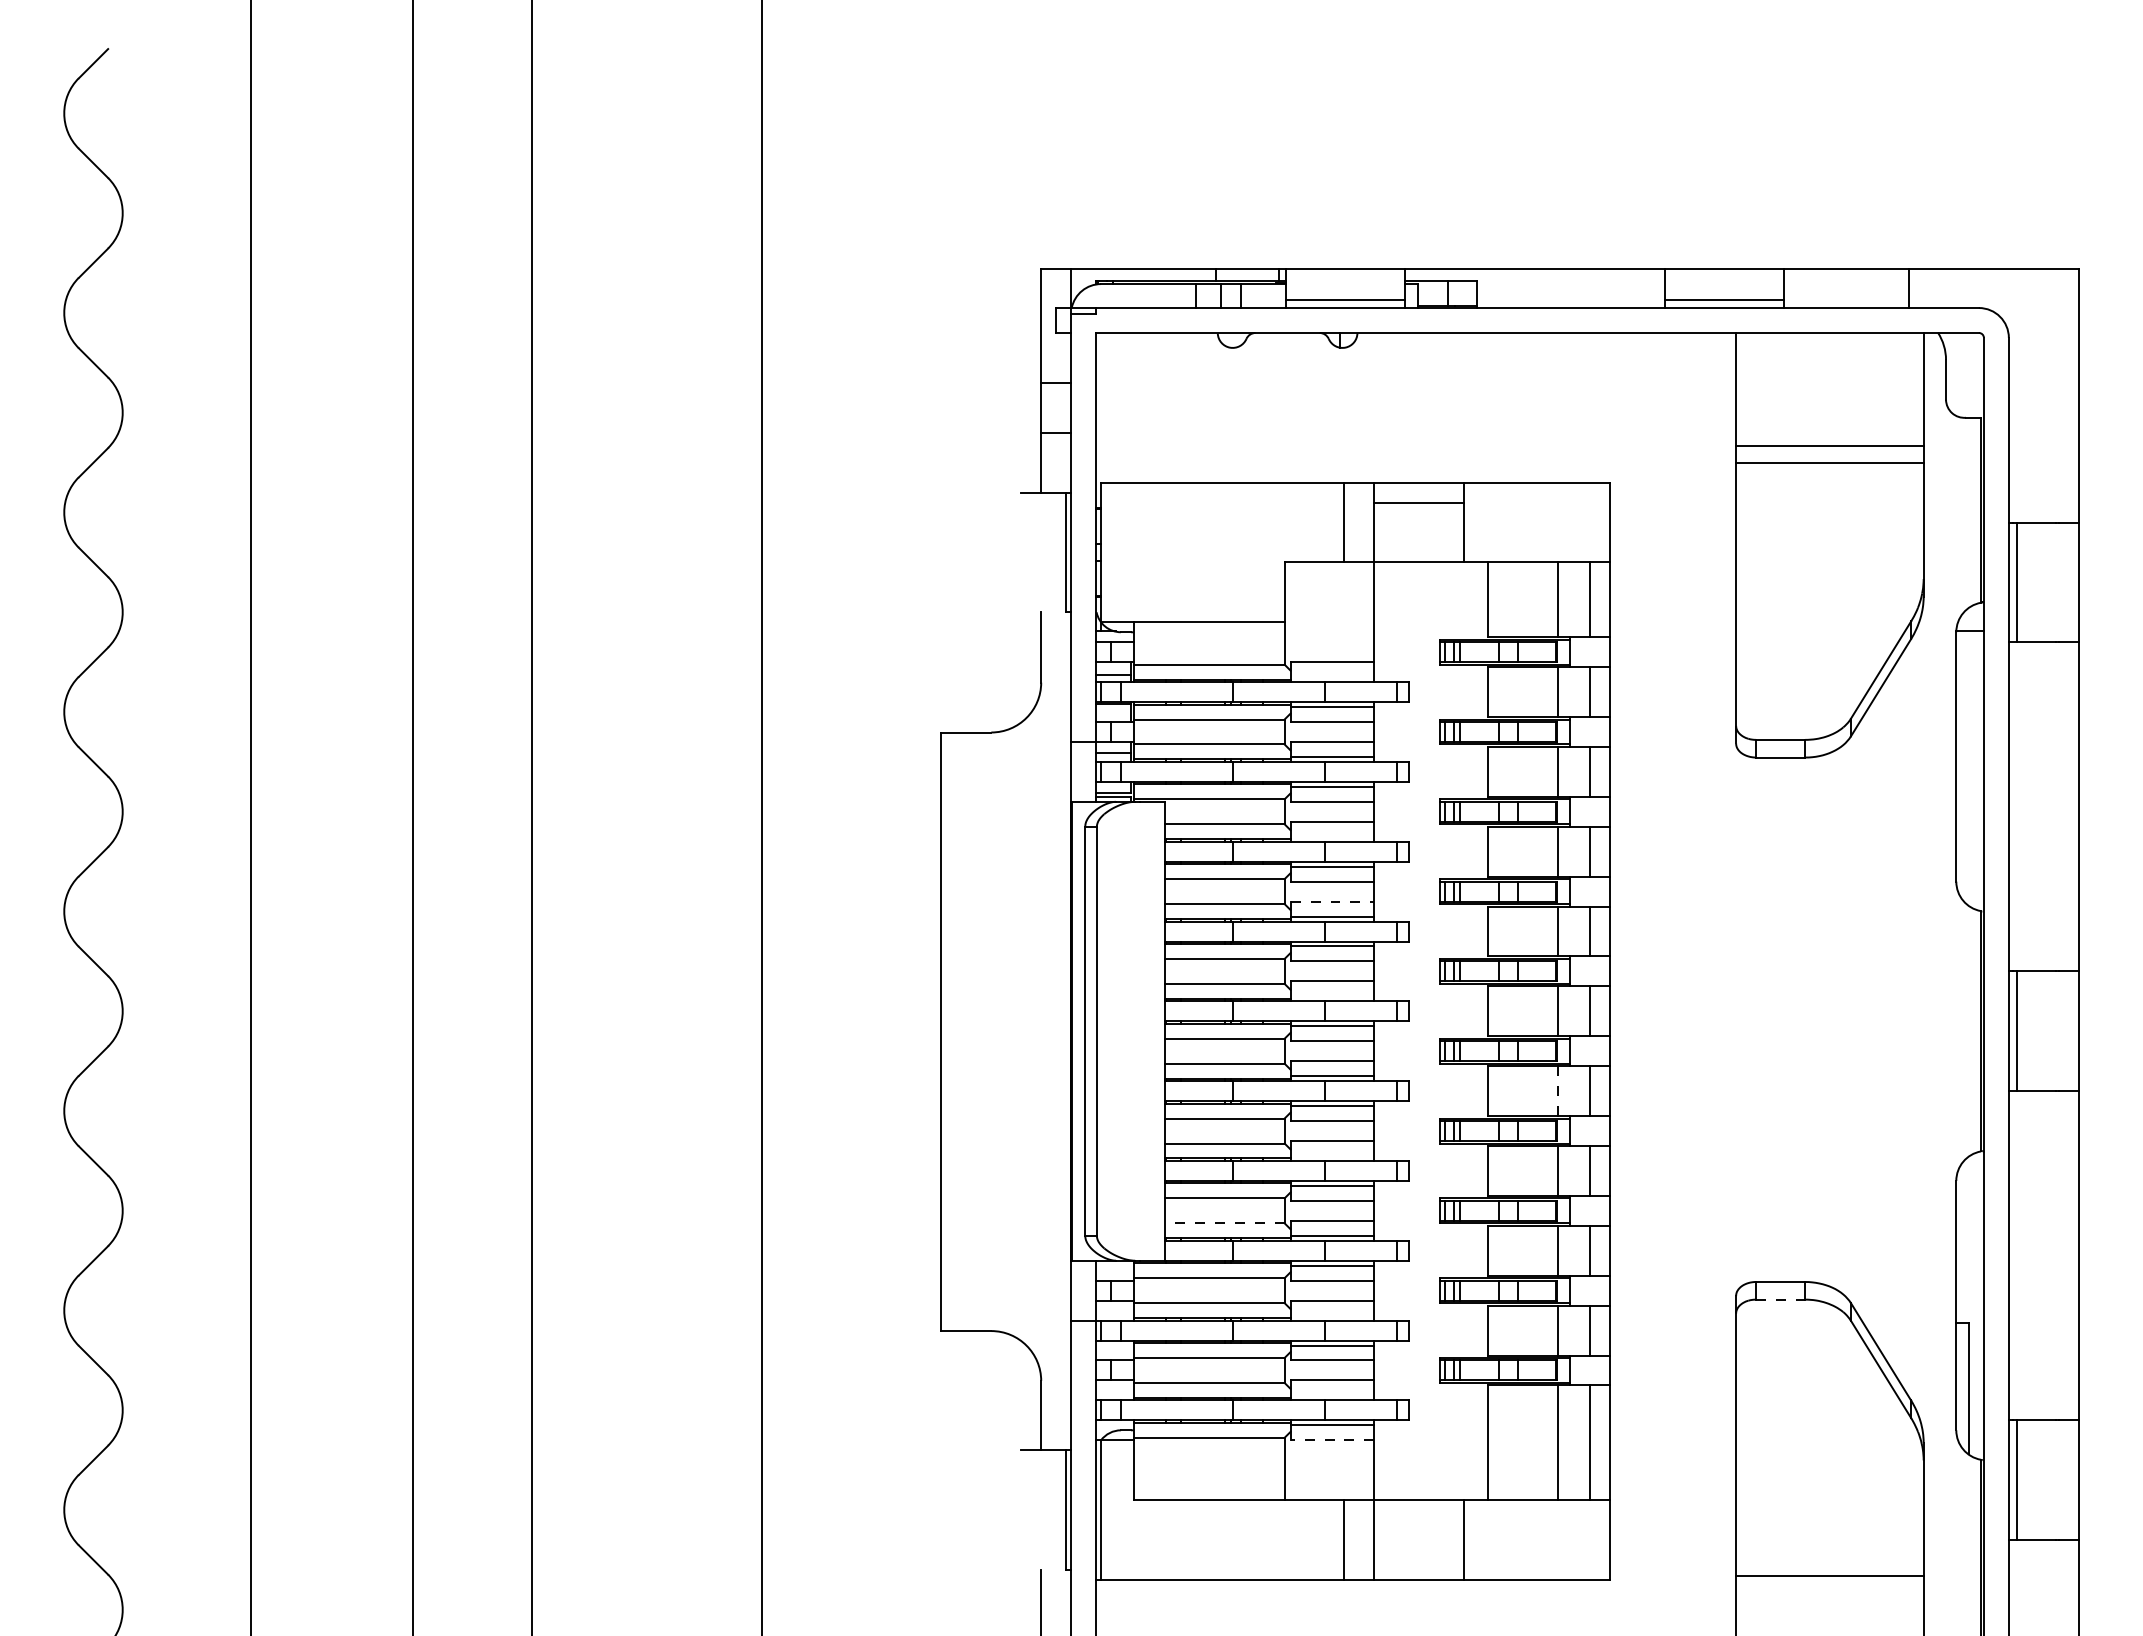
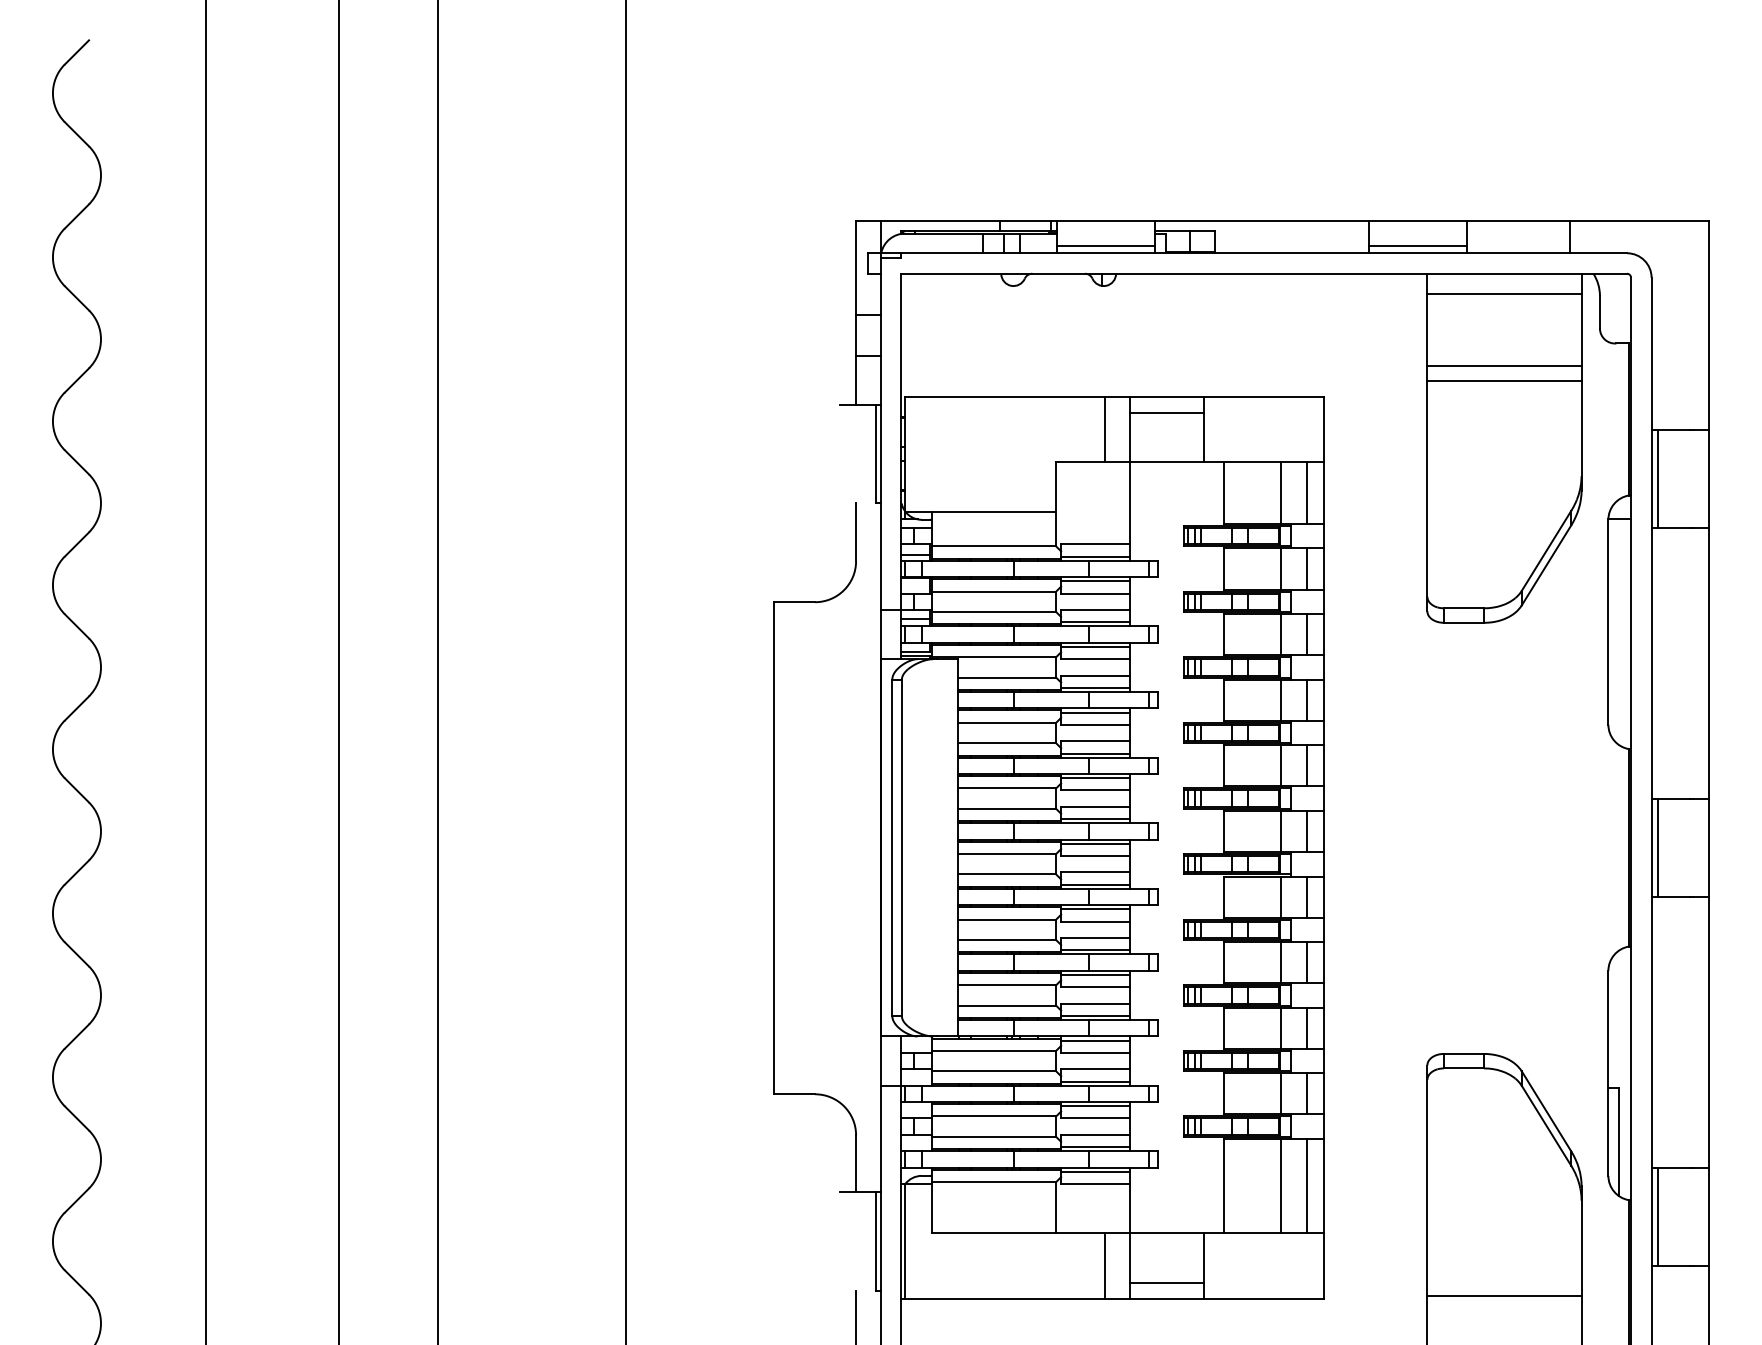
line: (1829, 357) -> (1504, 293), added
line: (1332, 677) -> (1095, 556), added
line: (1332, 836) -> (1095, 687), added
line: (1332, 901) -> (1095, 741), dashed -> solid
line: (1332, 996) -> (1095, 819), added
line: (1557, 1091) -> (1280, 897), dashed -> solid
line: (1332, 1155) -> (1095, 949), added
line: (1224, 1223) -> (1006, 1005), dashed -> solid
line: (1780, 1299) -> (1463, 1068), dashed -> solid
line: (1332, 1315) -> (1095, 1081), added
line: (1332, 1395) -> (1095, 1147), added
line: (1332, 1440) -> (1095, 1184), dashed -> solid
line: (1419, 1560) -> (1167, 1282), added

